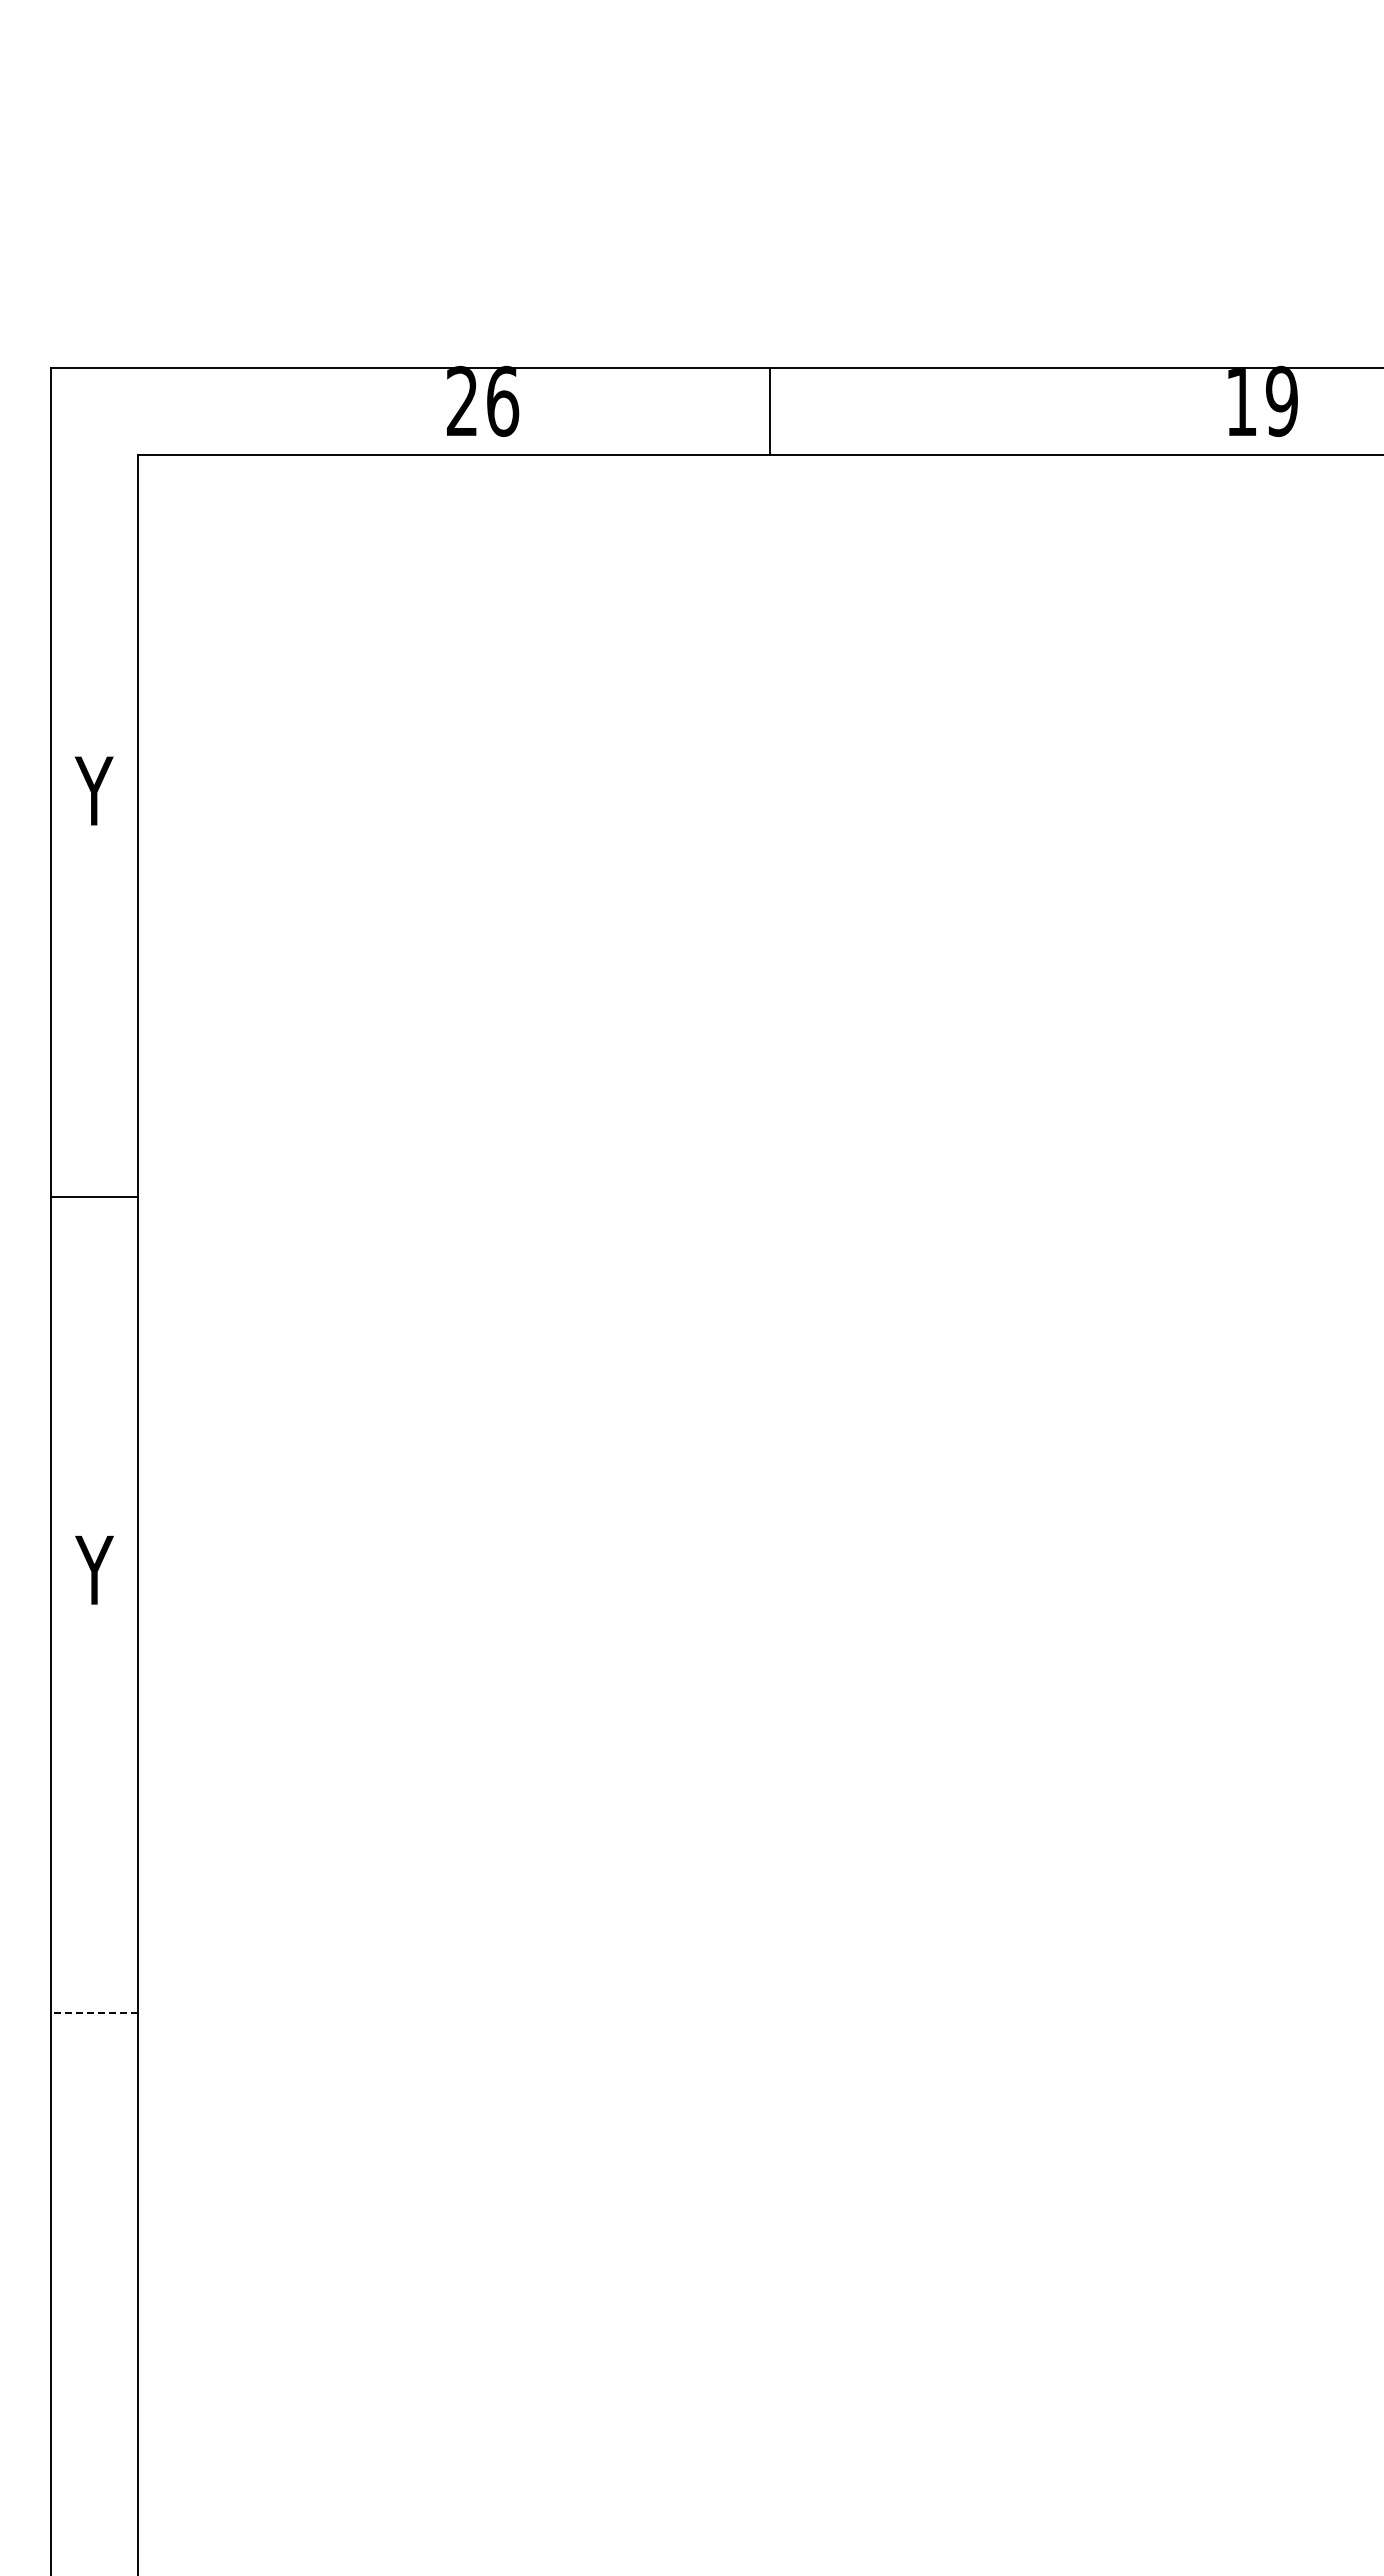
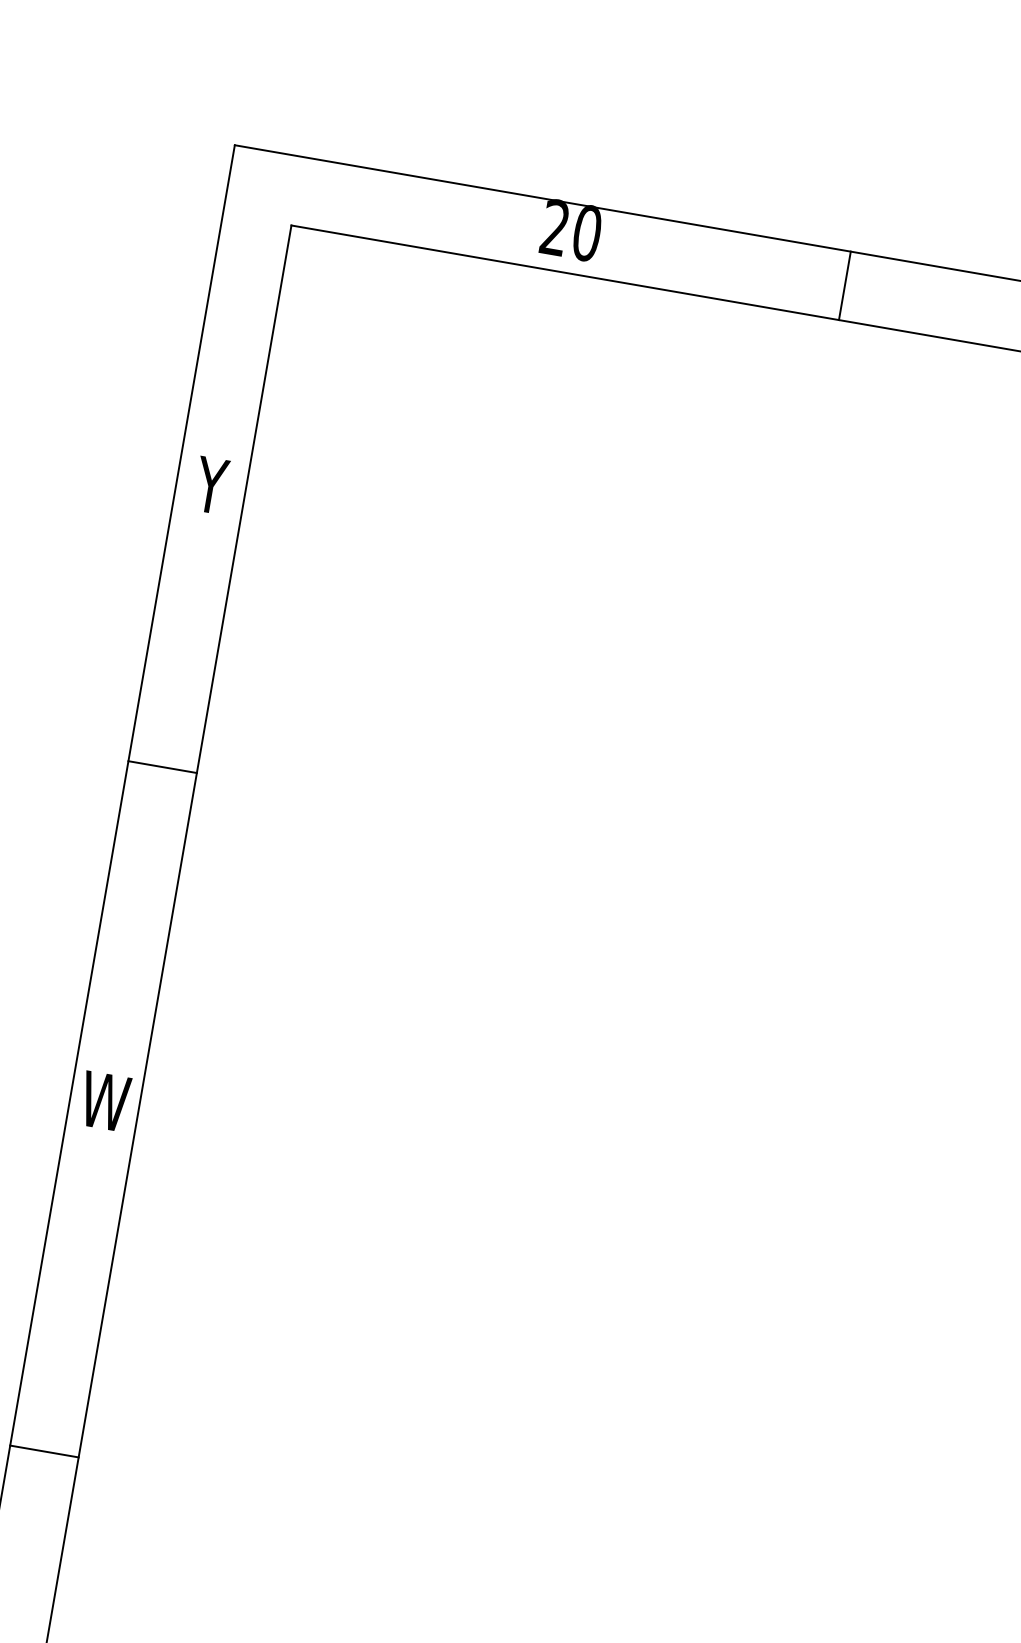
text: (503, 400) -> (587, 232), 26 -> 20
line: (770, 411) -> (844, 285), moved
line: (94, 1197) -> (162, 767), moved
text: (94, 1569) -> (105, 1100), Y -> W
line: (93, 2013) -> (43, 1451), dashed -> solid

